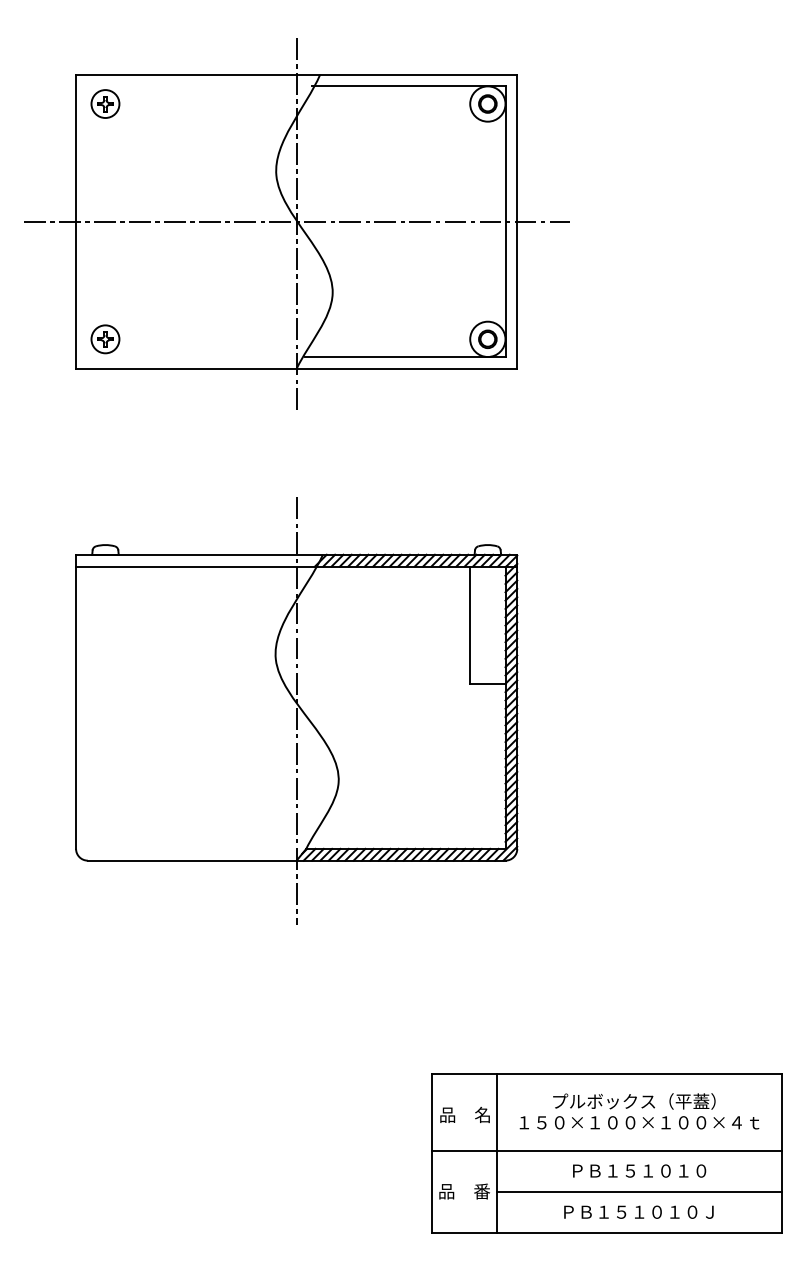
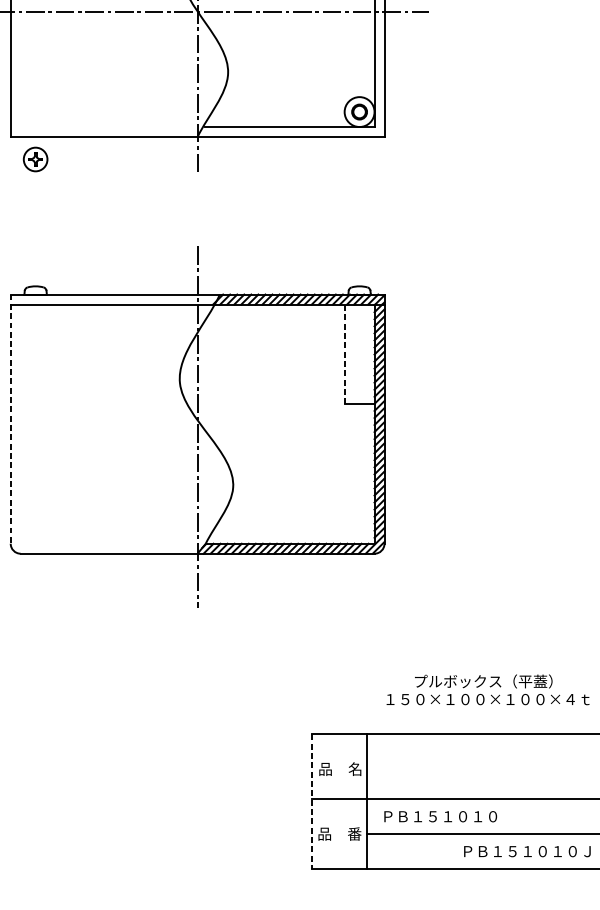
part: (105, 339) -> (35, 159), moved
line: (470, 625) -> (344, 354), solid -> dashed
line: (76, 702) -> (11, 419), solid -> dashed
text: (639, 1111) -> (488, 689), moved
line: (432, 1153) -> (312, 801), solid -> dashed
text: (639, 1170) -> (440, 816), moved
text: (638, 1211) -> (527, 850), moved

